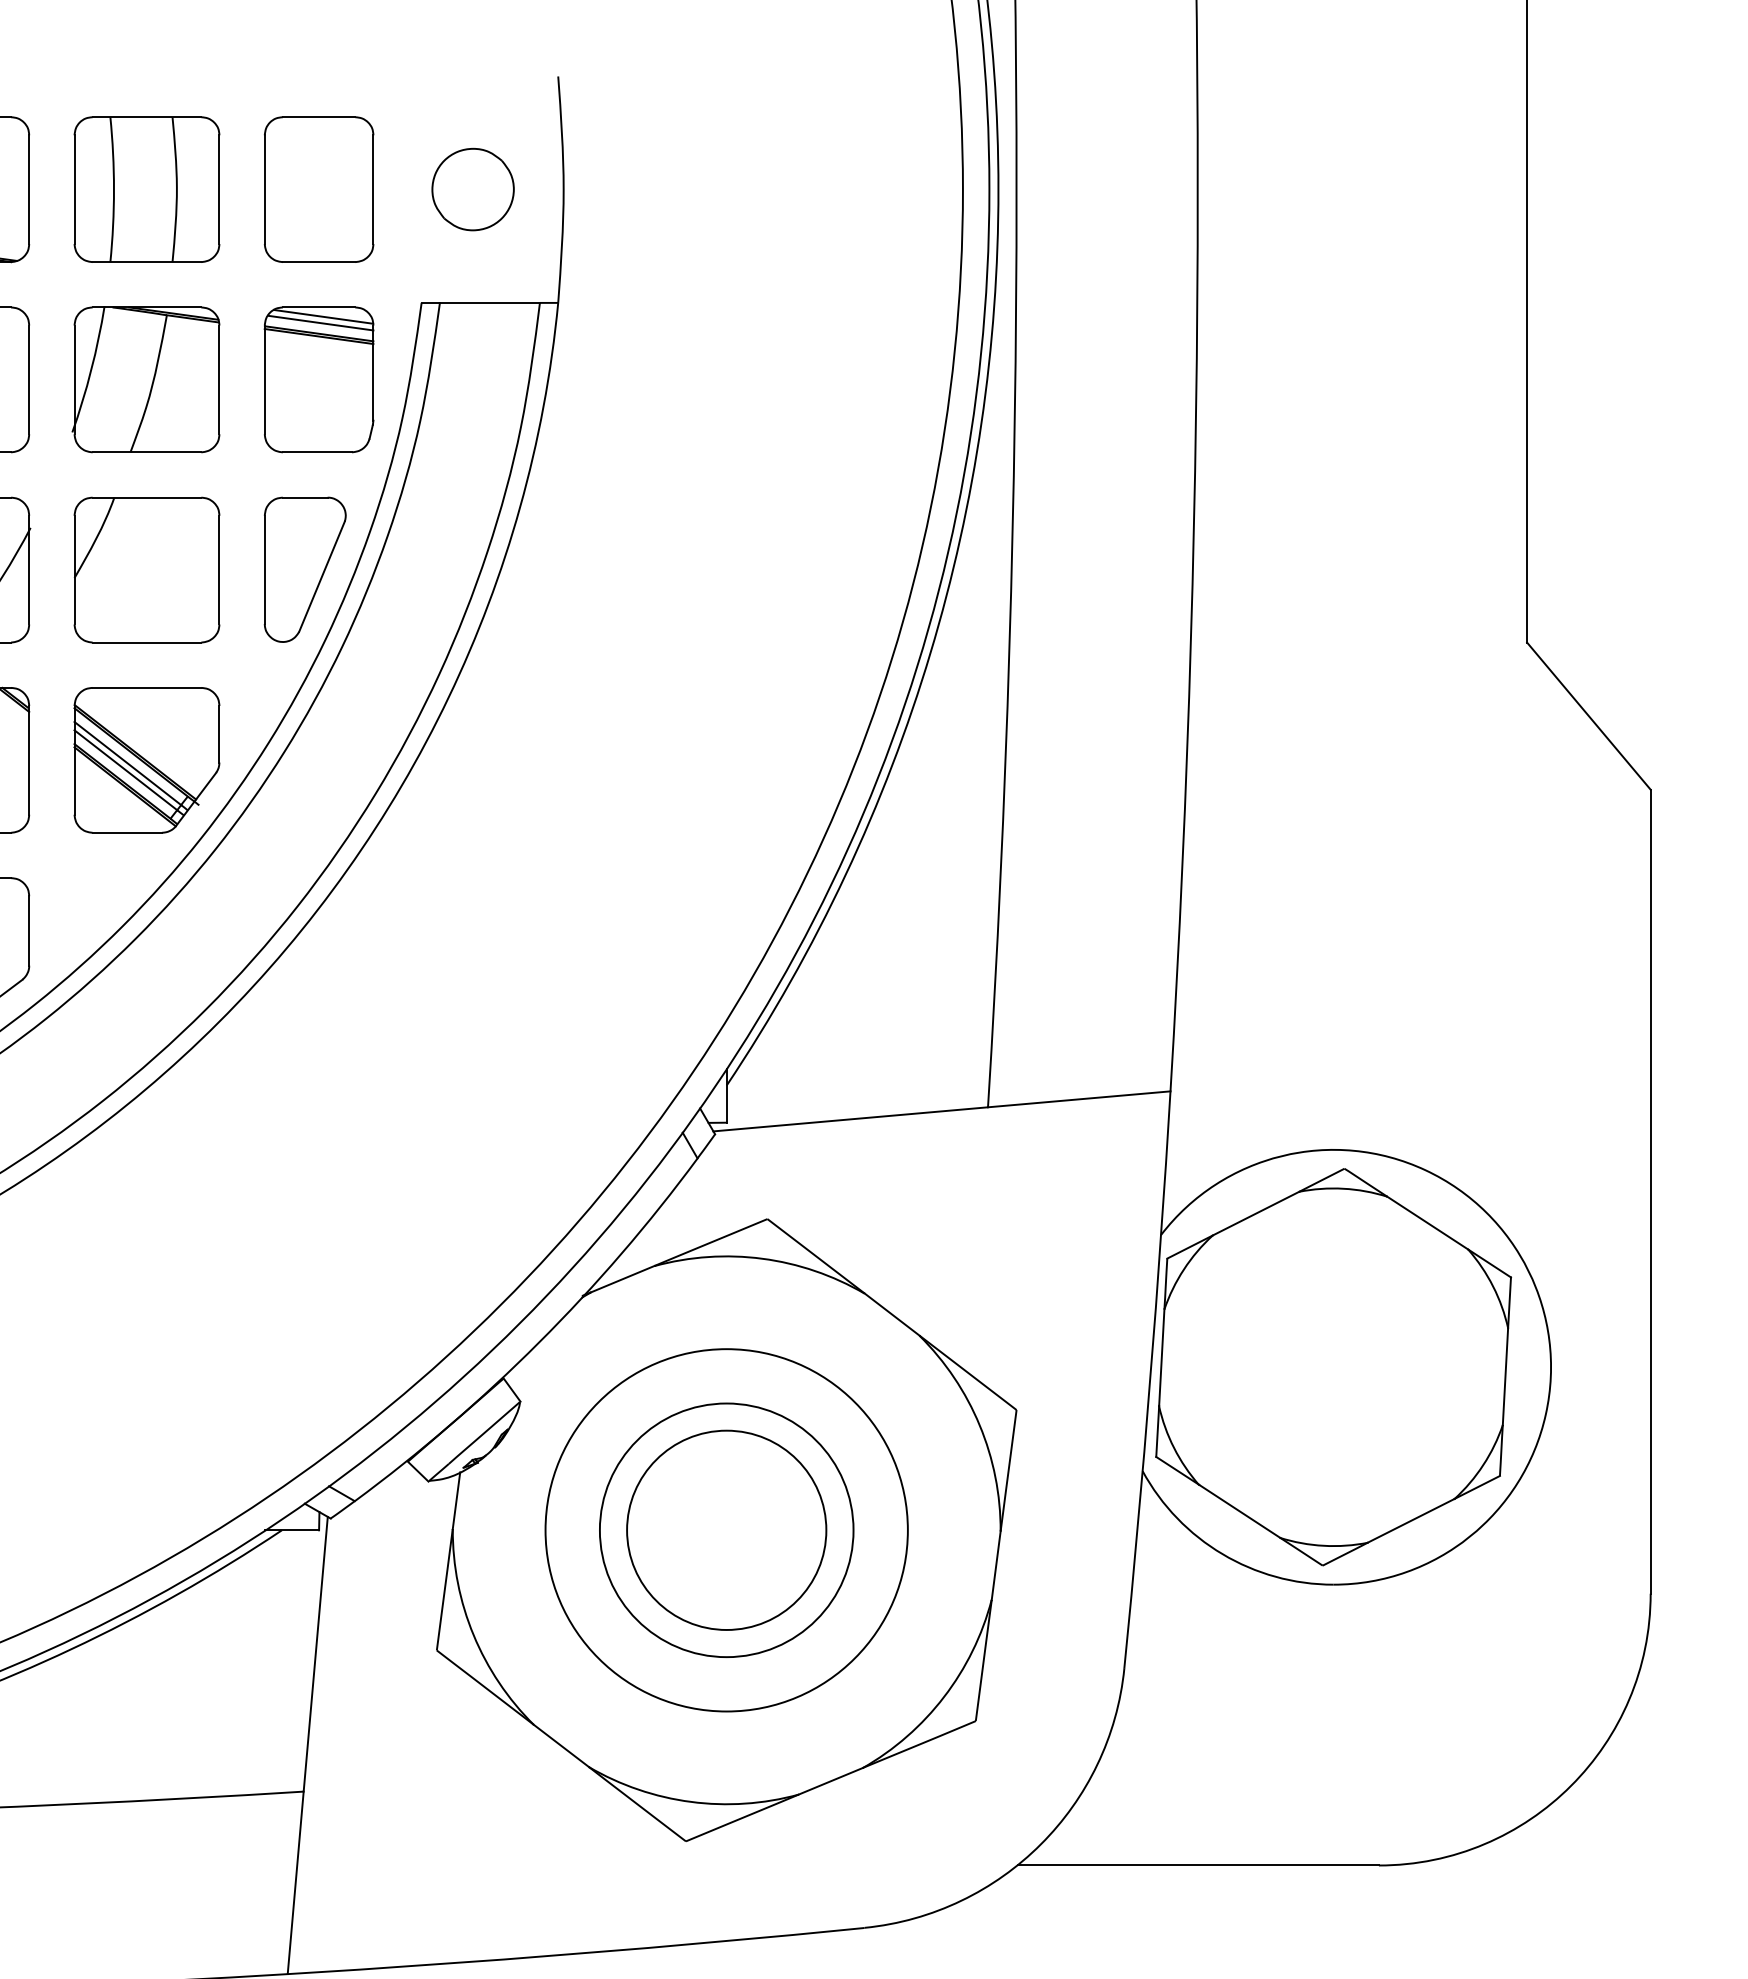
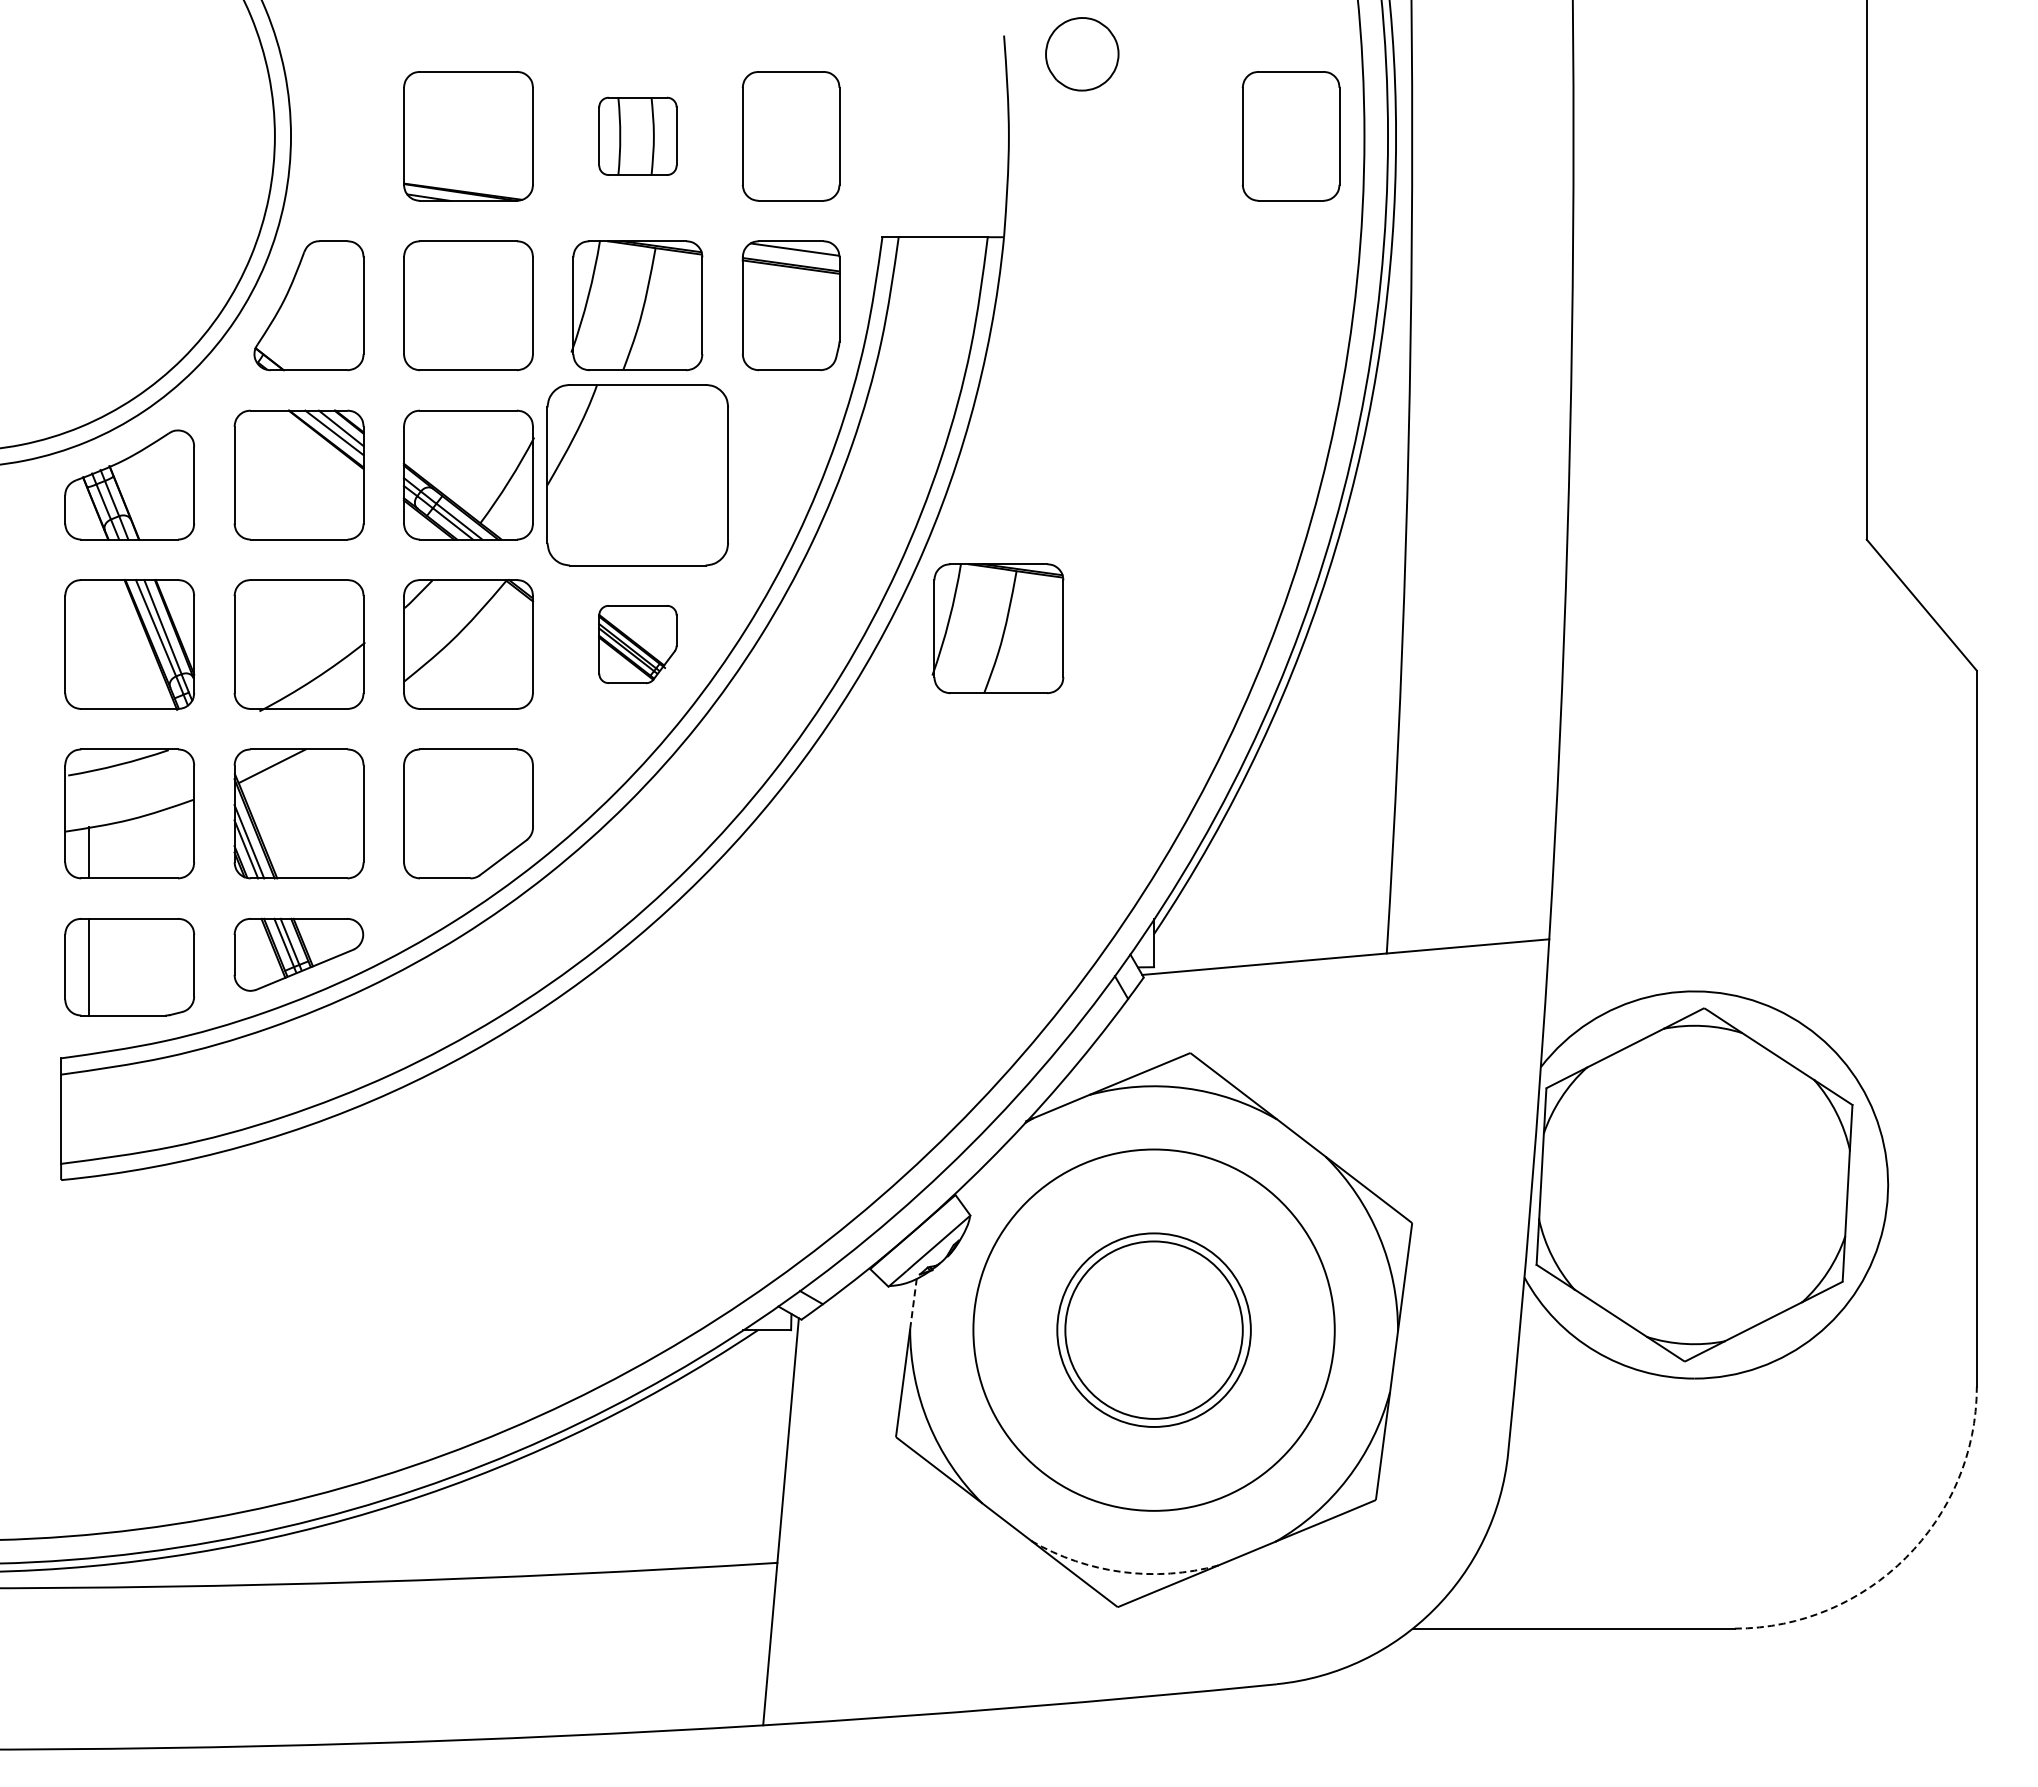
part: (146, 189) -> (637, 136), size x0.6
part: (473, 189) -> (1082, 54), moved
part: (879, 189) -> (1290, 136), added
line: (320, 322) -> (792, 254), removed
part: (146, 569) -> (637, 474), size x1.4
part: (304, 569) -> (778, 474), removed
part: (550, 742) -> (997, 628), added
part: (146, 760) -> (637, 644), size x0.6
line: (456, 1500) -> (913, 1303), solid -> dashed
circle: (726, 1529) -> (1153, 1329), size x0.6
circle: (727, 1530) -> (1154, 1330), size x1.6
arc: (1570, 1785) -> (1905, 1557), solid -> dashed
arc: (691, 1802) -> (1122, 1572), solid -> dashed

